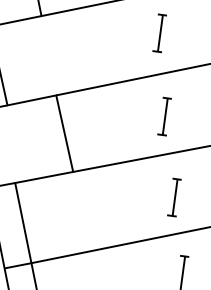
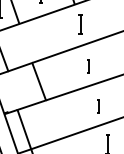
part: (164, 117) -> (88, 66), size x0.7
part: (173, 197) -> (98, 106), size x0.7

